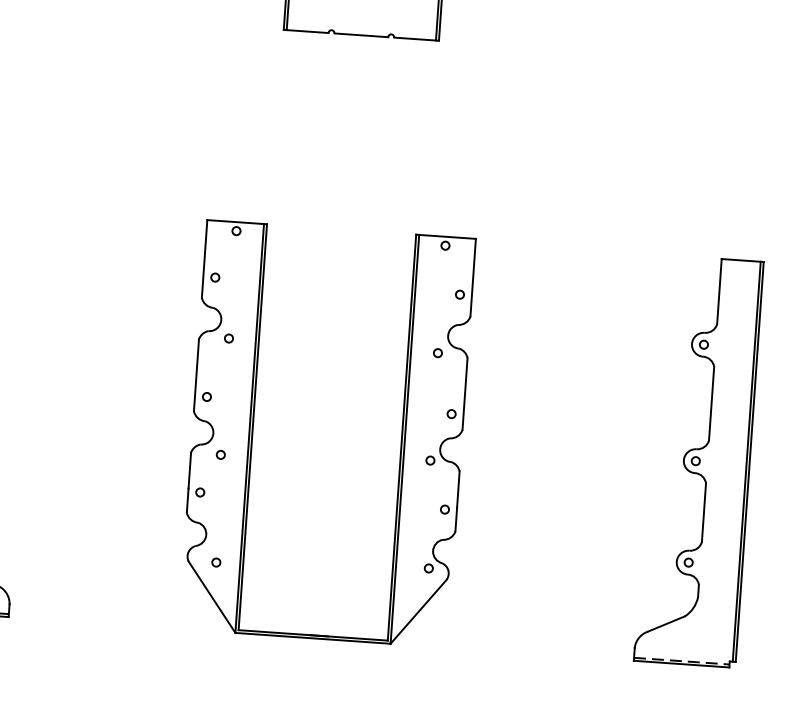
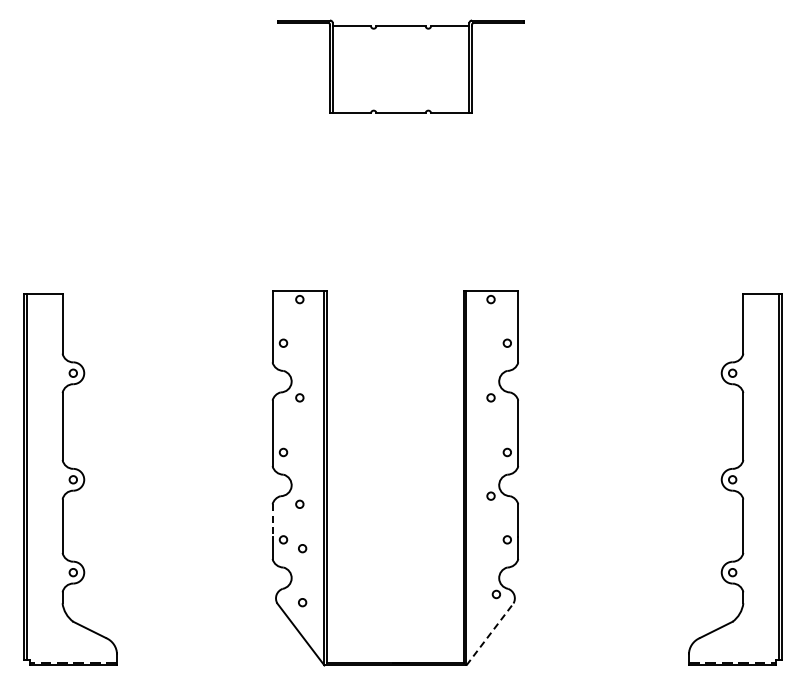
line: (189, 471) -> (272, 521), solid -> dashed
circle: (220, 503) -> (302, 548), added
line: (419, 611) -> (490, 634), solid -> dashed

